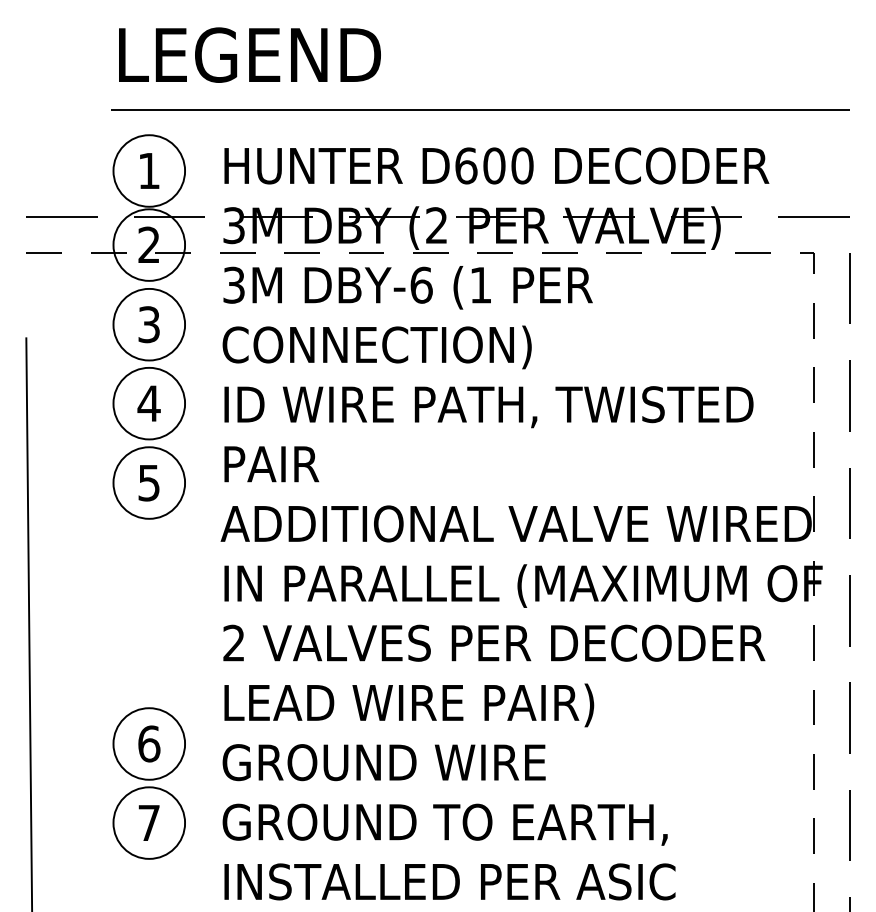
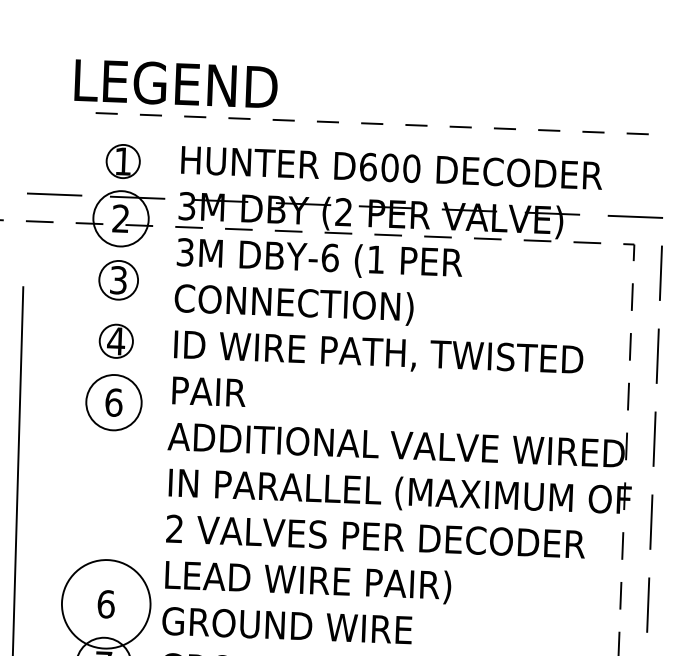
text: (249, 54) -> (175, 83), moved
line: (480, 109) -> (381, 123), solid -> dashed
circle: (149, 170) -> (123, 161), size x0.6
circle: (149, 324) -> (118, 280), size x0.7
circle: (149, 403) -> (116, 341), size x0.6
text: (149, 482) -> (114, 402), 5 -> 6
circle: (149, 743) -> (106, 603), size x1.6

